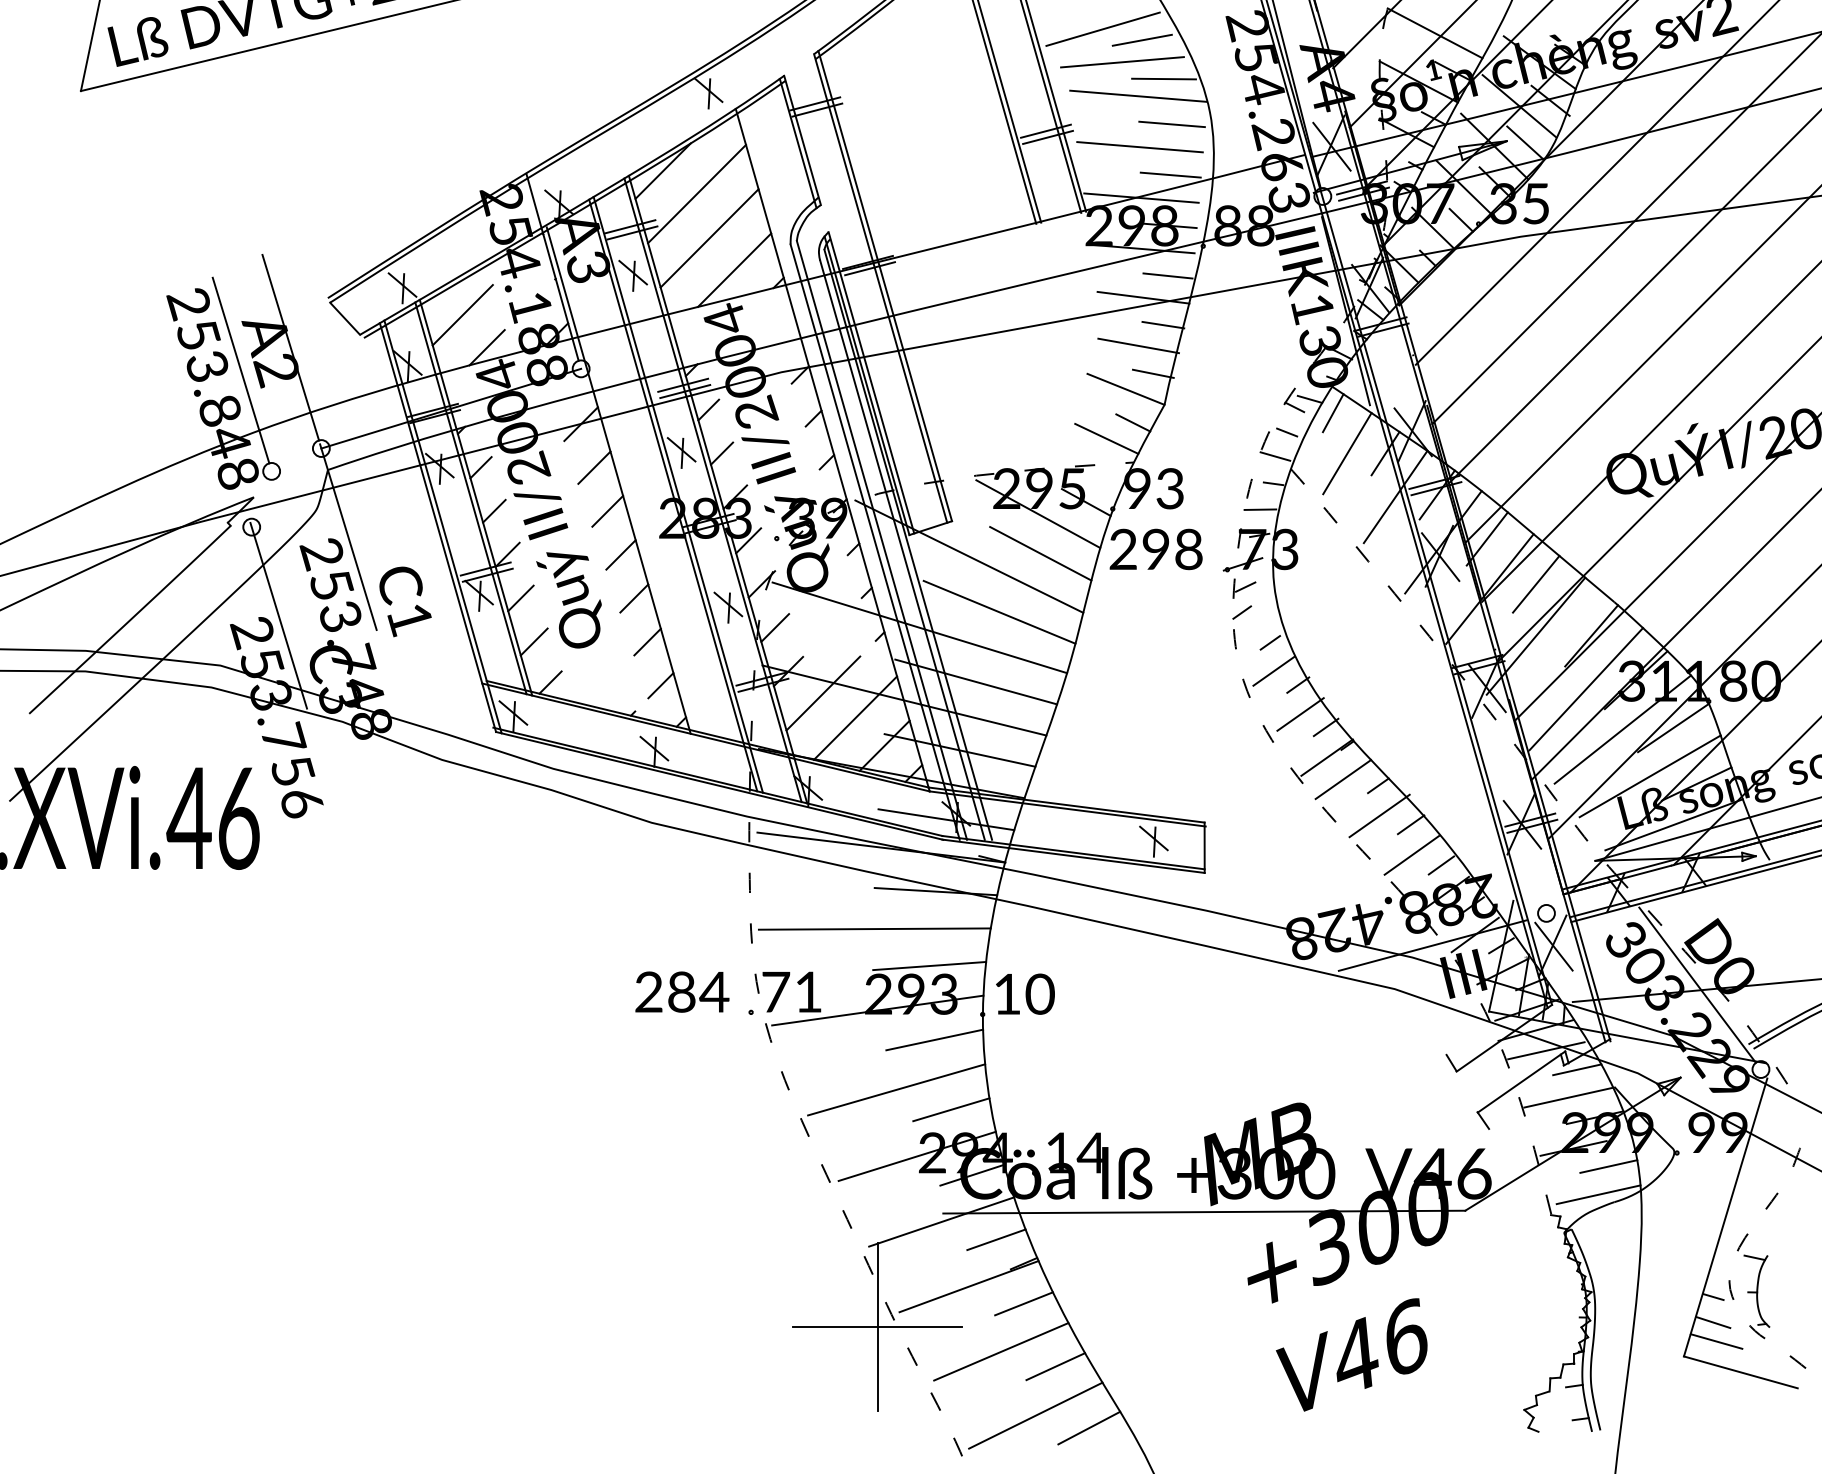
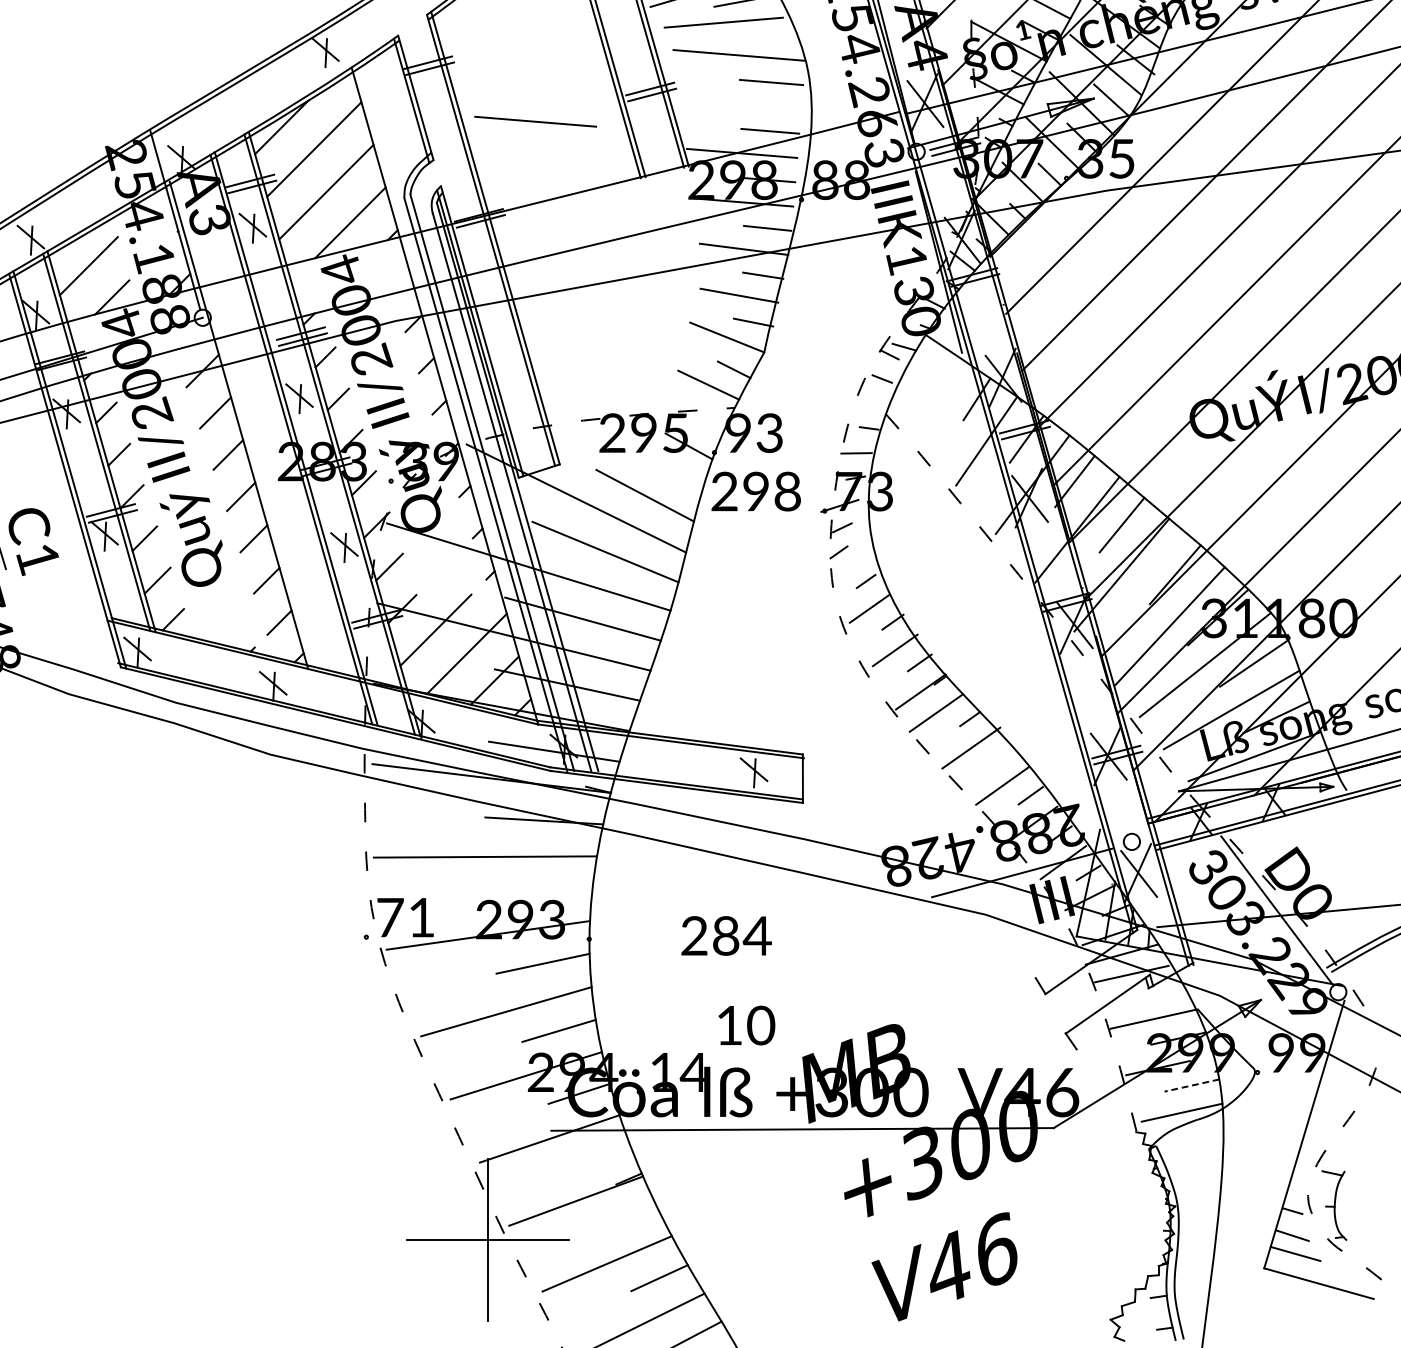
line: (1163, 78) -> (763, 38), removed
line: (1139, 147) -> (535, 122), moved
line: (1332, 413) -> (925, 360), removed
line: (1347, 453) -> (940, 399), removed
line: (1275, 456) -> (871, 402), removed
line: (1038, 514) -> (642, 457), removed
line: (1410, 824) -> (1001, 756), removed
line: (929, 965) -> (538, 892), removed
text: (682, 991) -> (726, 935), moved
text: (1025, 993) -> (746, 1024), moved
line: (1577, 1069) -> (1161, 992), removed
line: (1608, 1166) -> (1191, 1085), solid -> dashed
line: (996, 1239) -> (602, 1155), removed
line: (1023, 1303) -> (628, 1217), removed

